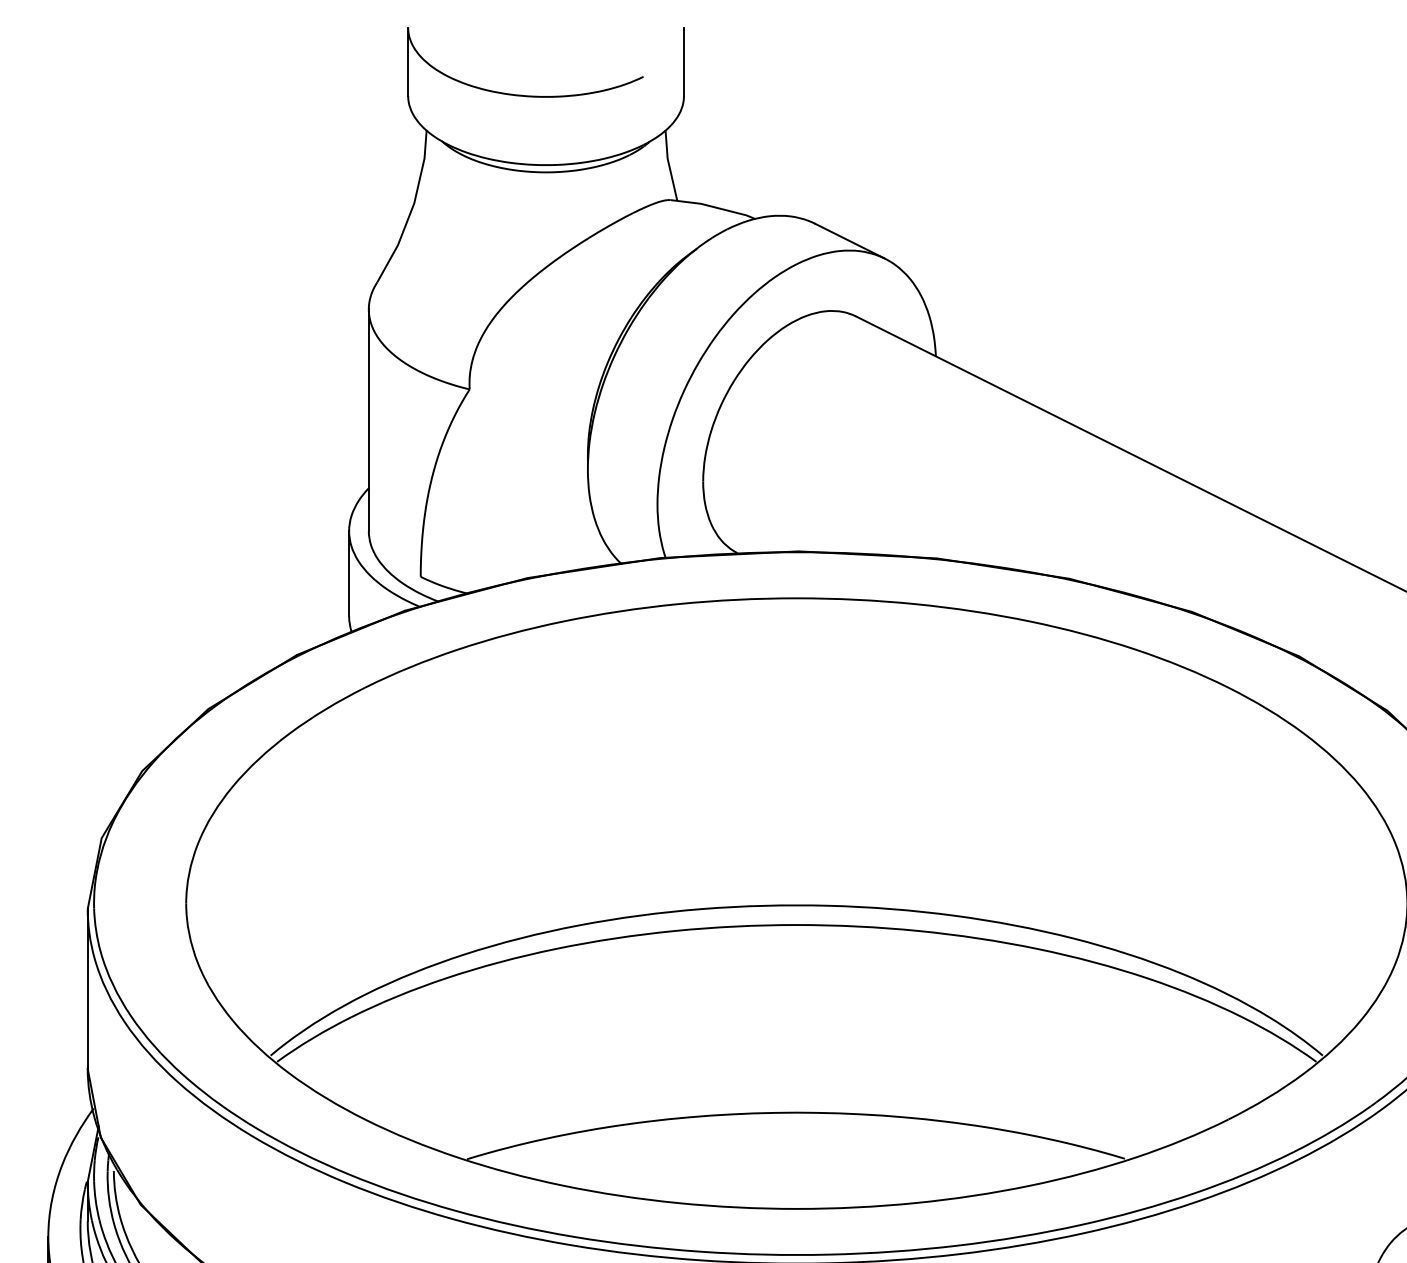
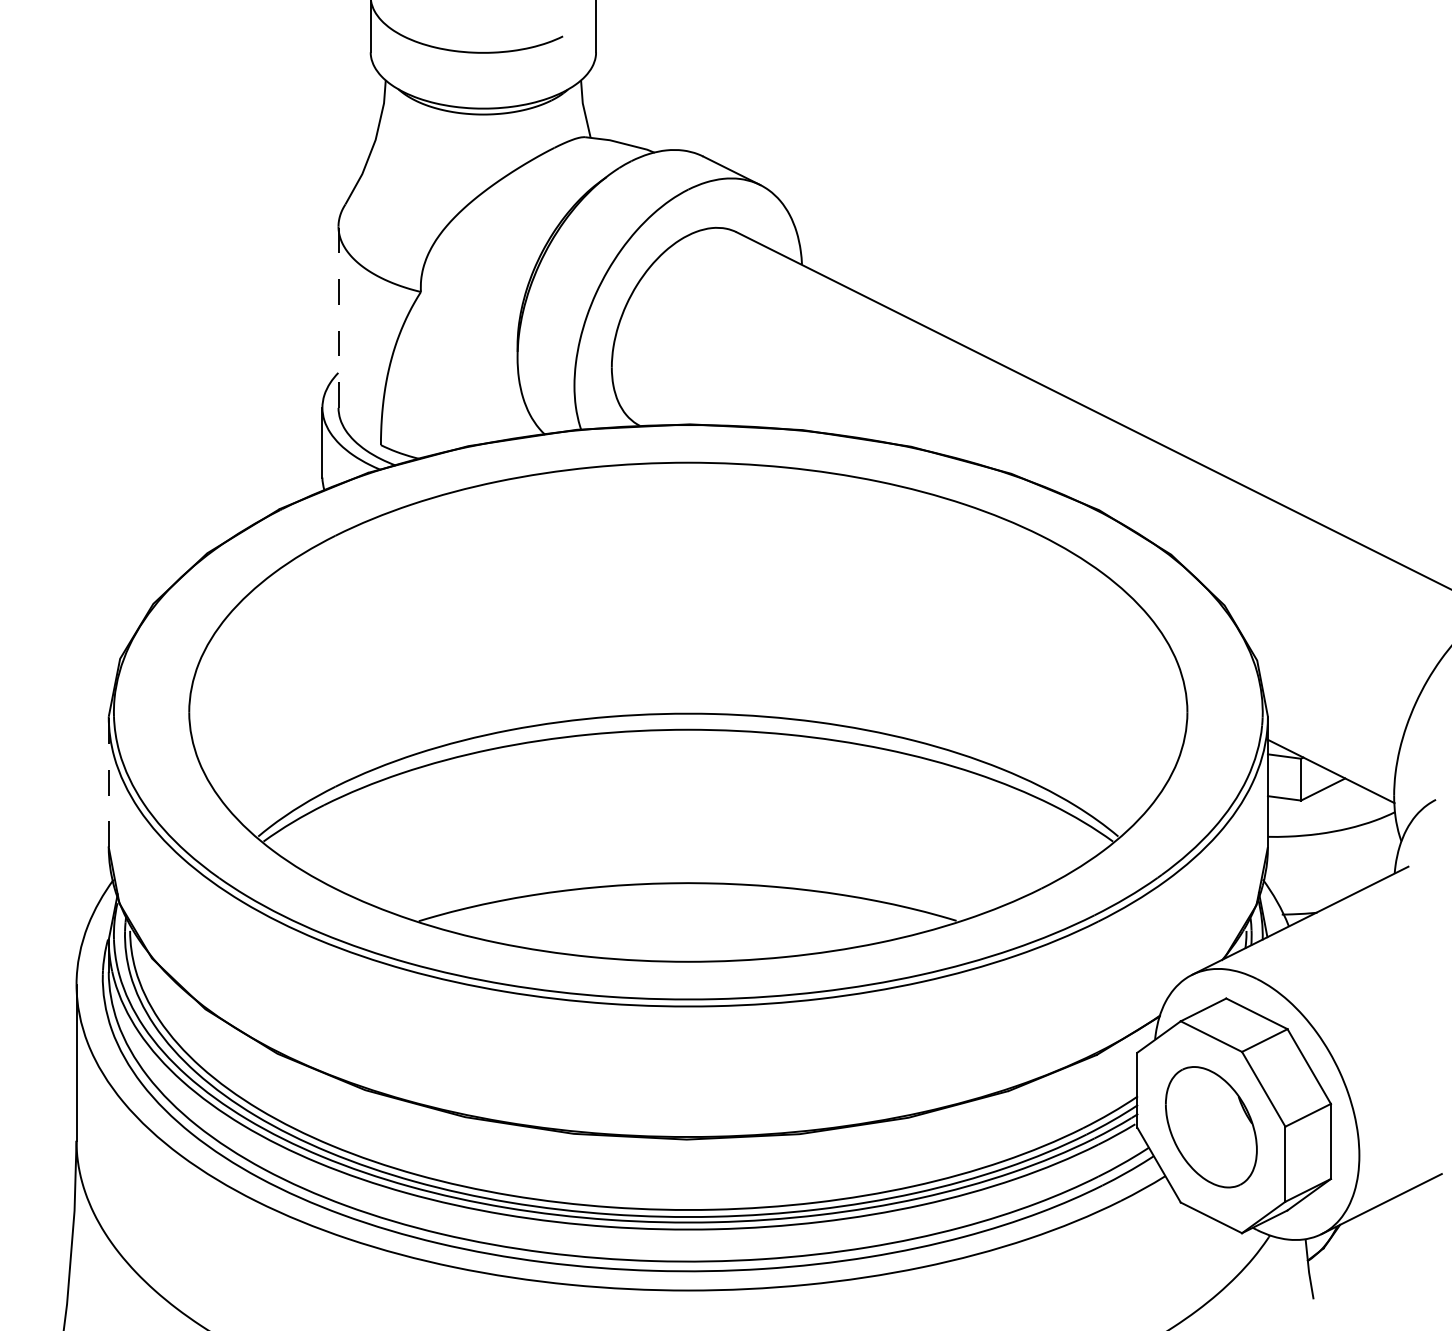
line: (368, 420) -> (338, 317), solid -> dashed
line: (87, 988) -> (108, 781), solid -> dashed

